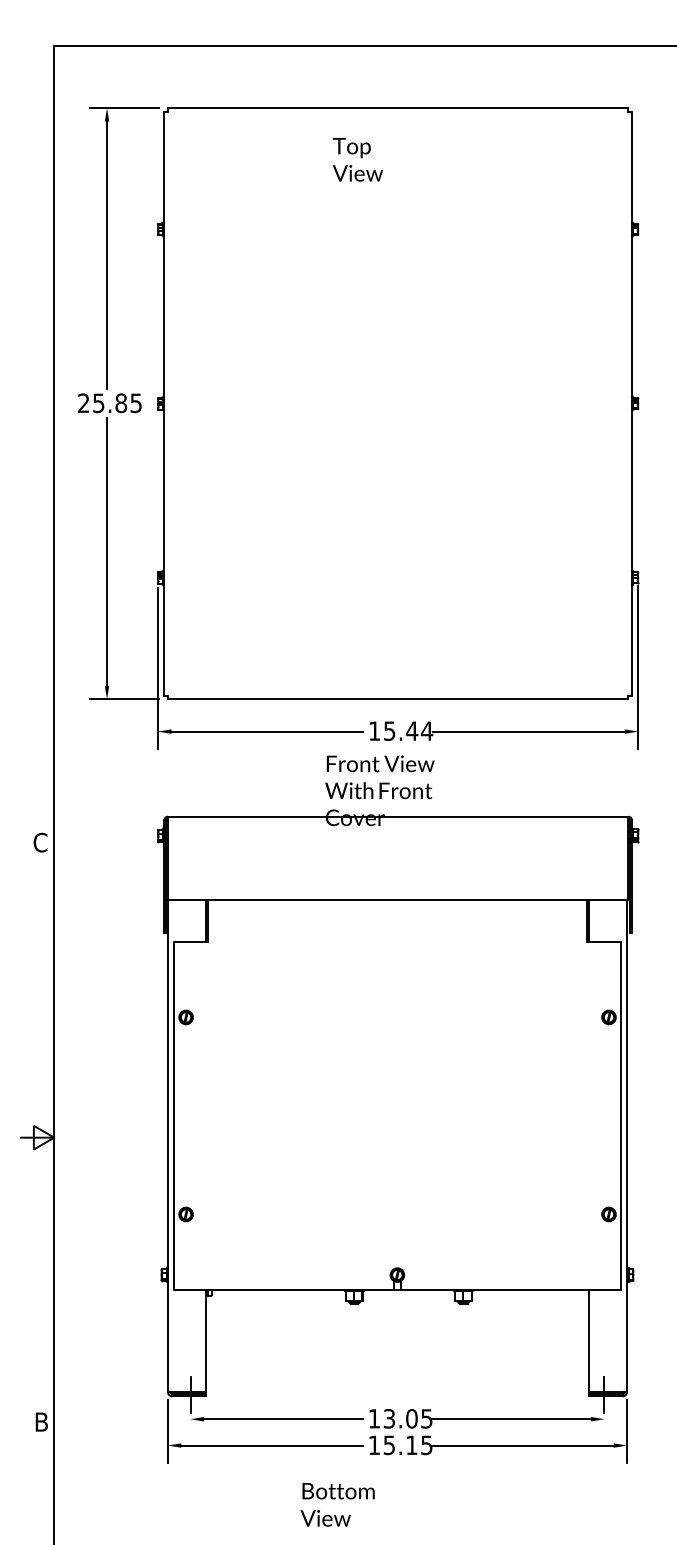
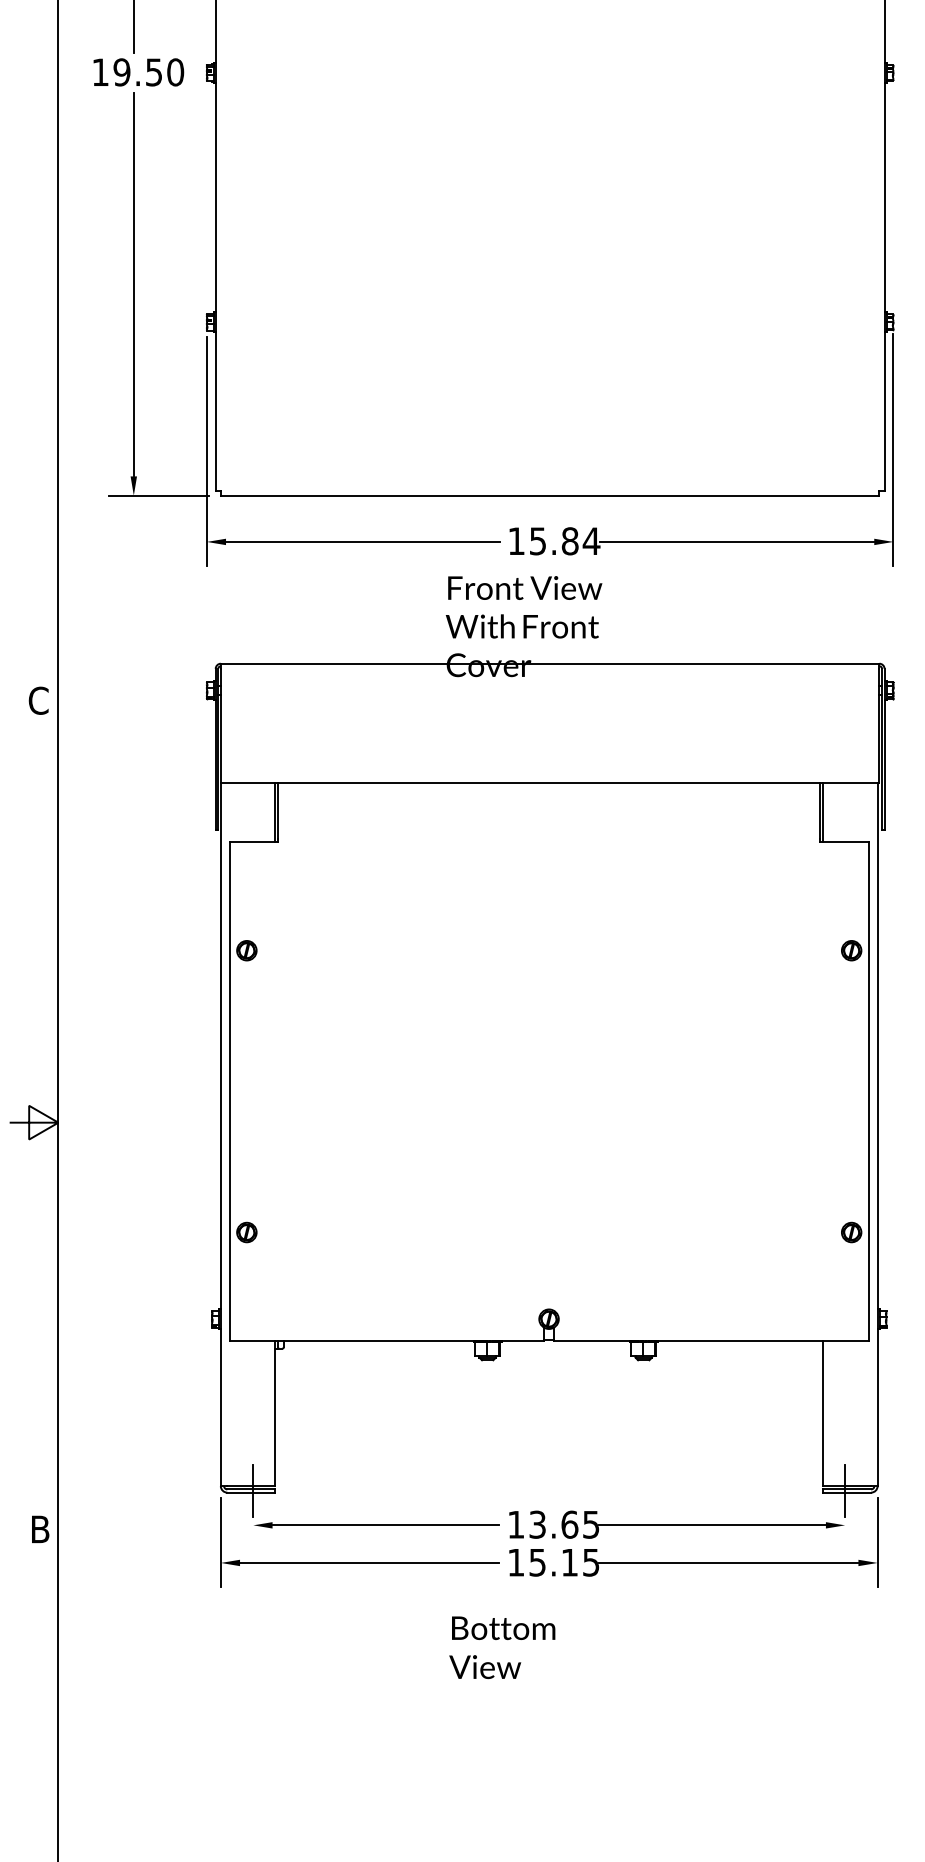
text: (110, 403) -> (138, 72), 25.85 -> 19.50
text: (411, 730) -> (569, 540), 15.44 -> 15.84
text: (411, 1418) -> (569, 1524), 13.05 -> 13.65
text: (337, 1504) -> (502, 1647), moved

